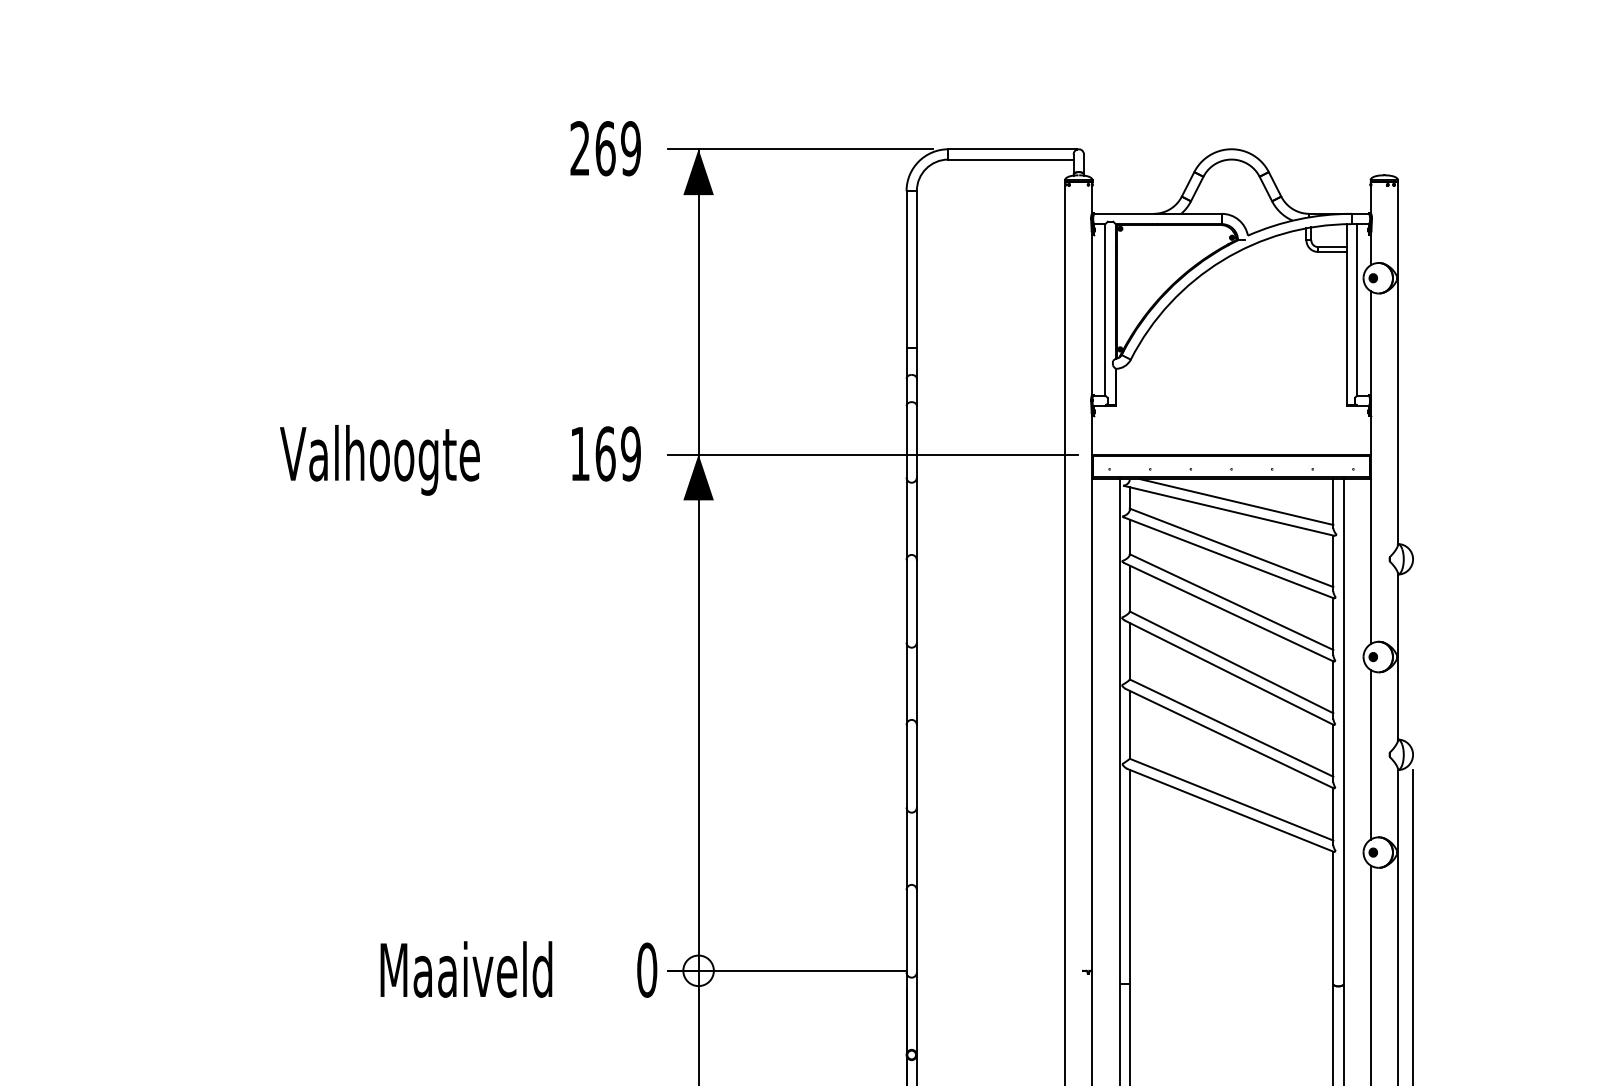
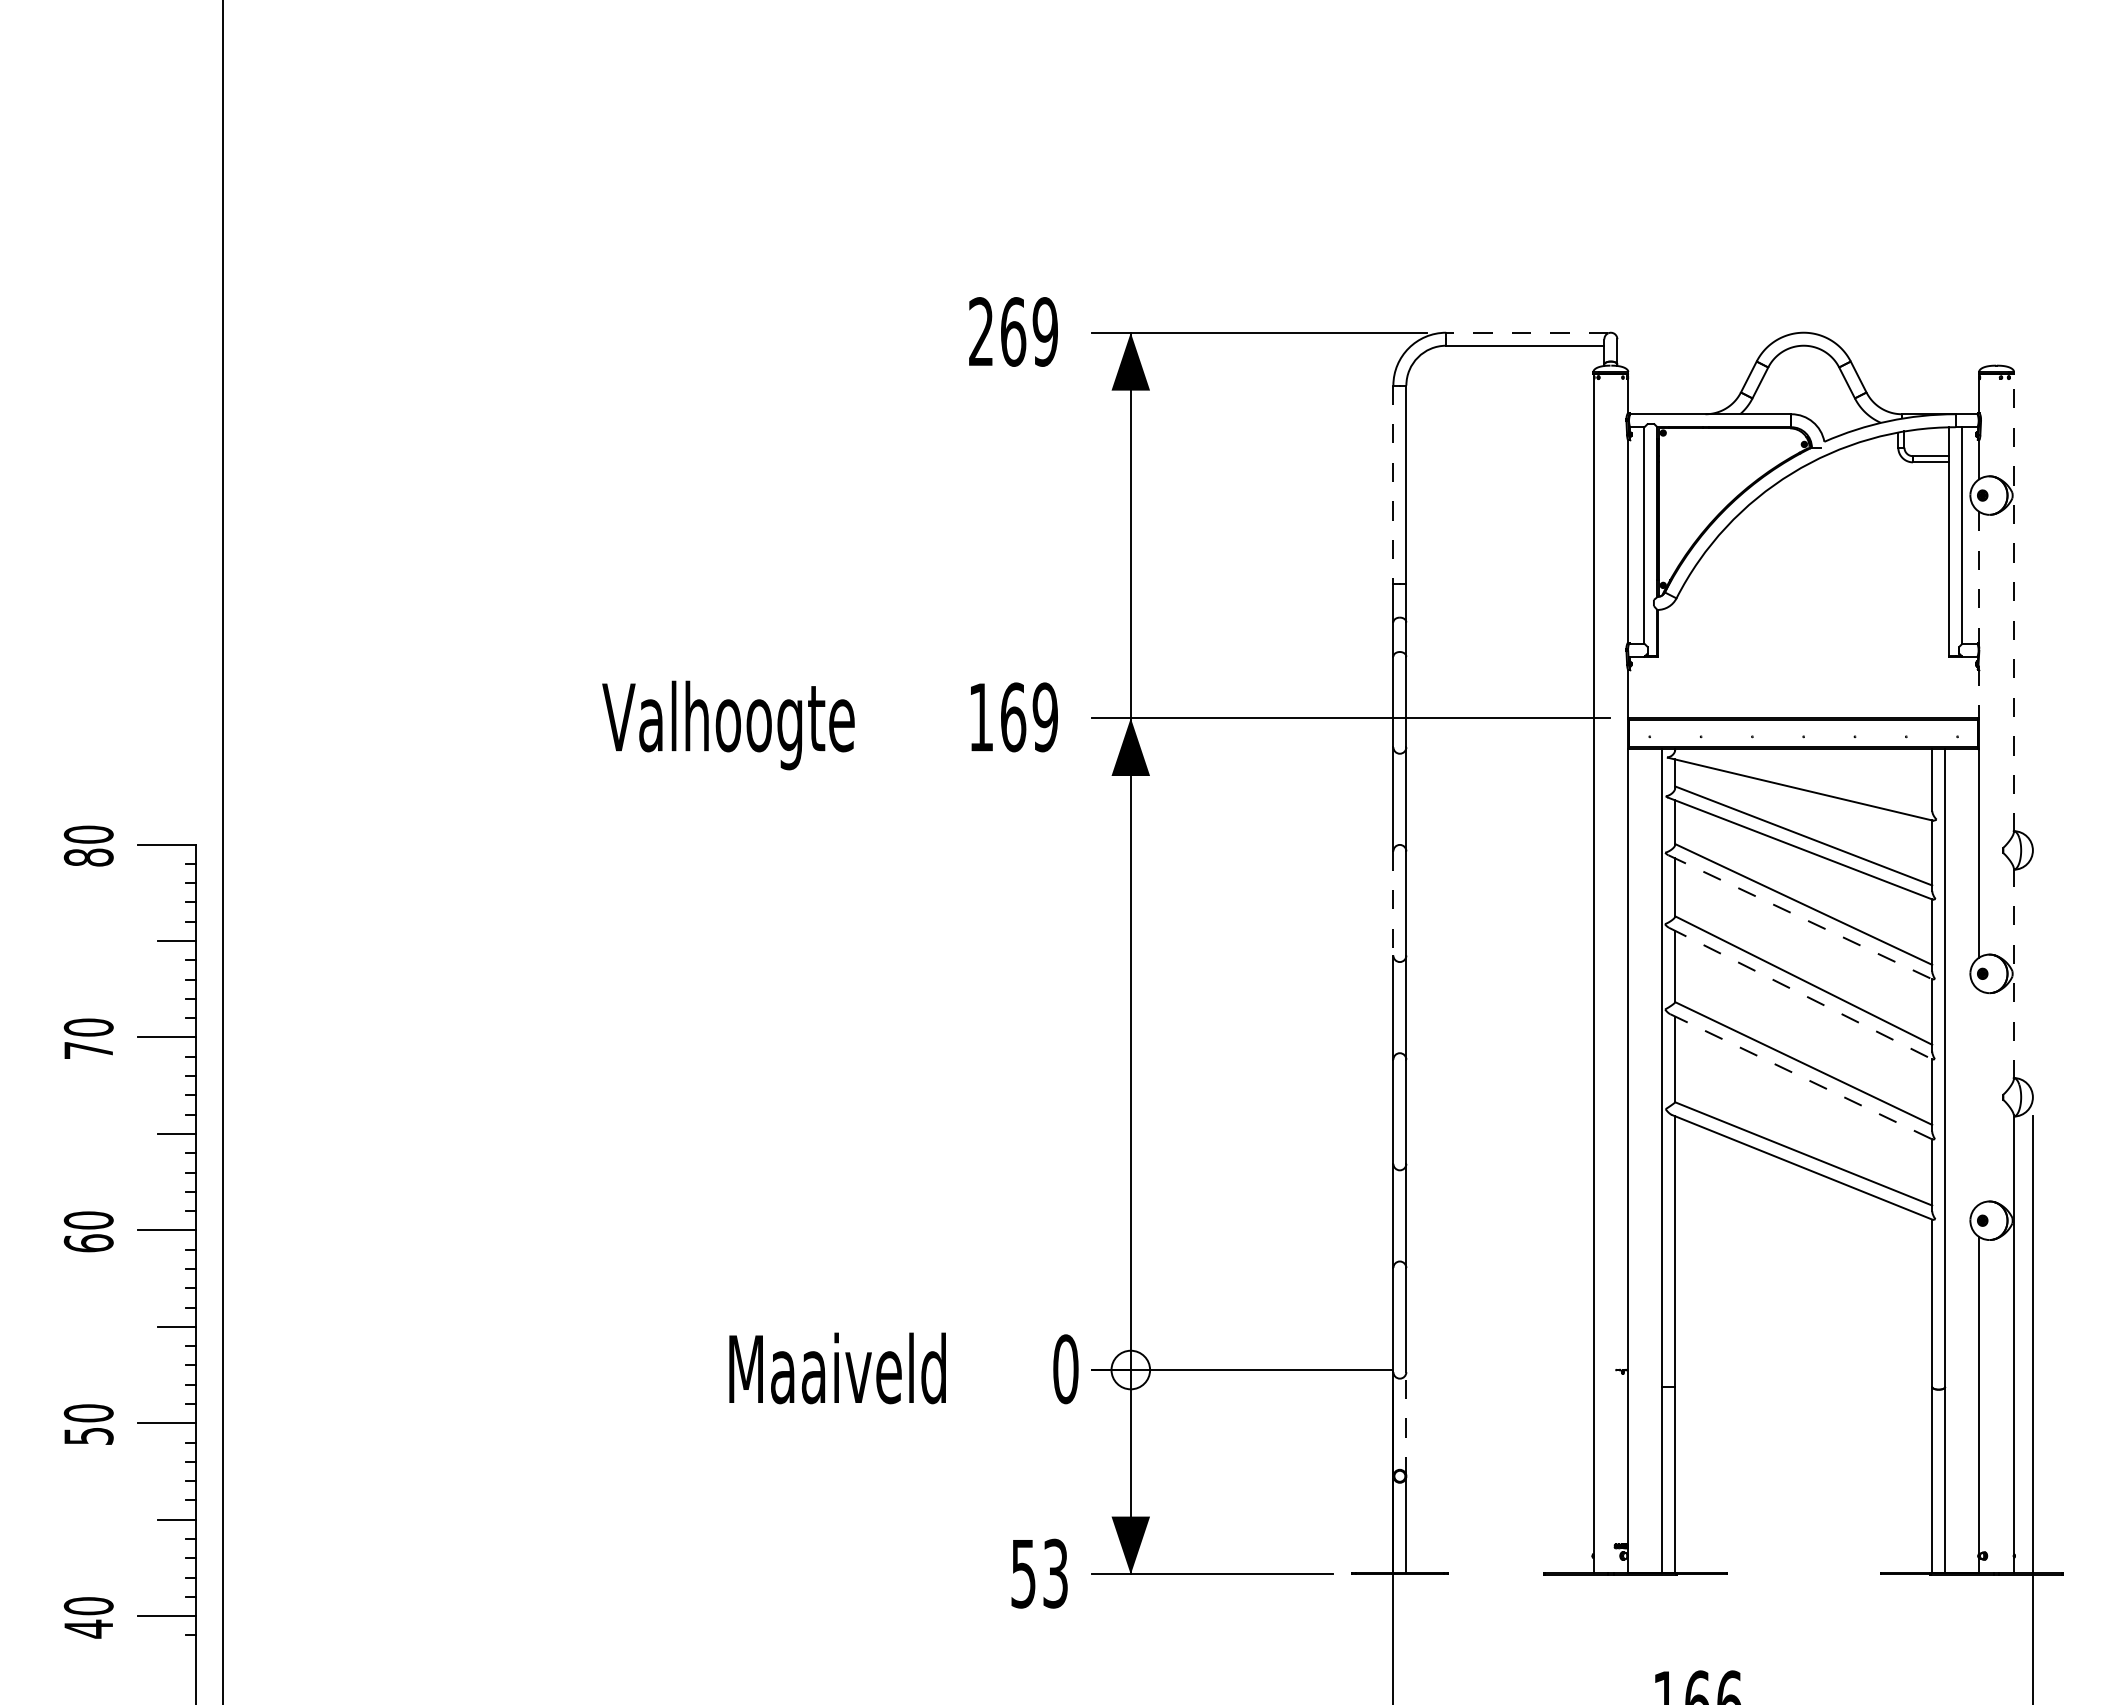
line: (1011, 149) -> (1526, 332), solid -> dashed
line: (906, 270) -> (1393, 485), solid -> dashed
line: (1397, 362) -> (2013, 602), solid -> dashed
line: (1370, 373) -> (1979, 615), solid -> dashed
line: (1236, 502) -> (1809, 778), removed
line: (906, 601) -> (1393, 903), solid -> dashed
line: (1229, 612) -> (1800, 917), solid -> dashed
line: (1397, 656) -> (2013, 973), solid -> dashed
line: (1229, 672) -> (1801, 993), solid -> dashed
line: (1229, 739) -> (1801, 1077), solid -> dashed
line: (1370, 754) -> (1979, 1097), removed
line: (916, 1013) -> (1406, 1423), solid -> dashed

